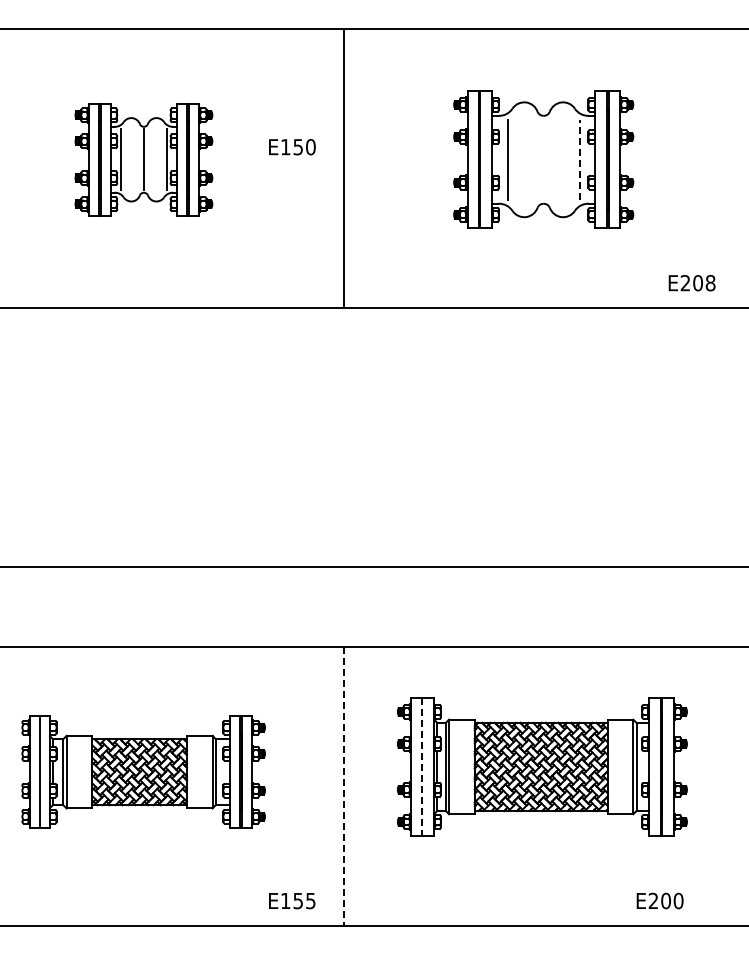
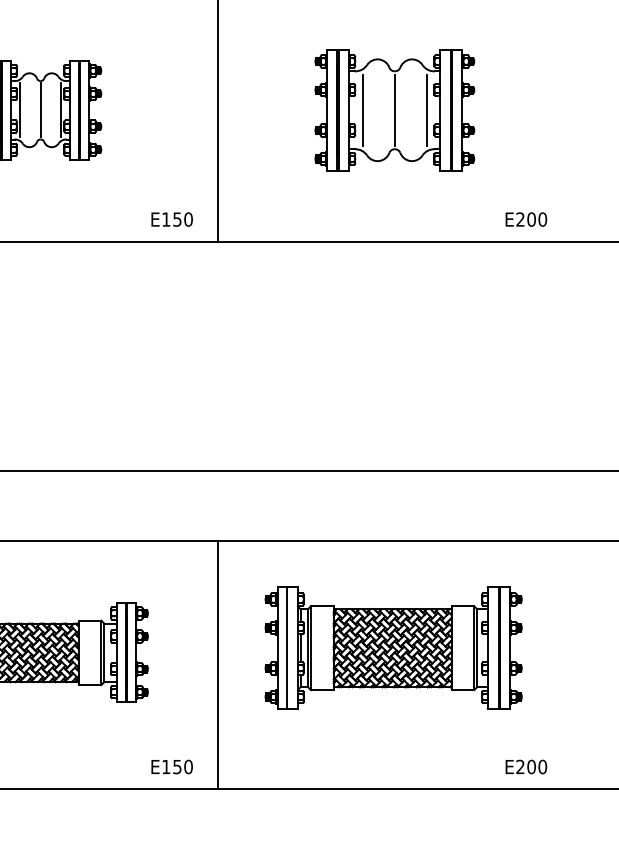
text: (292, 147) -> (172, 219), moved
line: (543, 159) -> (394, 110), added
line: (579, 159) -> (426, 110), dashed -> solid
text: (710, 283) -> (542, 219), E208 -> E200
line: (422, 766) -> (287, 647), dashed -> solid
line: (343, 786) -> (217, 665), dashed -> solid
text: (310, 900) -> (188, 766), E155 -> E150
text: (659, 900) -> (525, 766), moved

